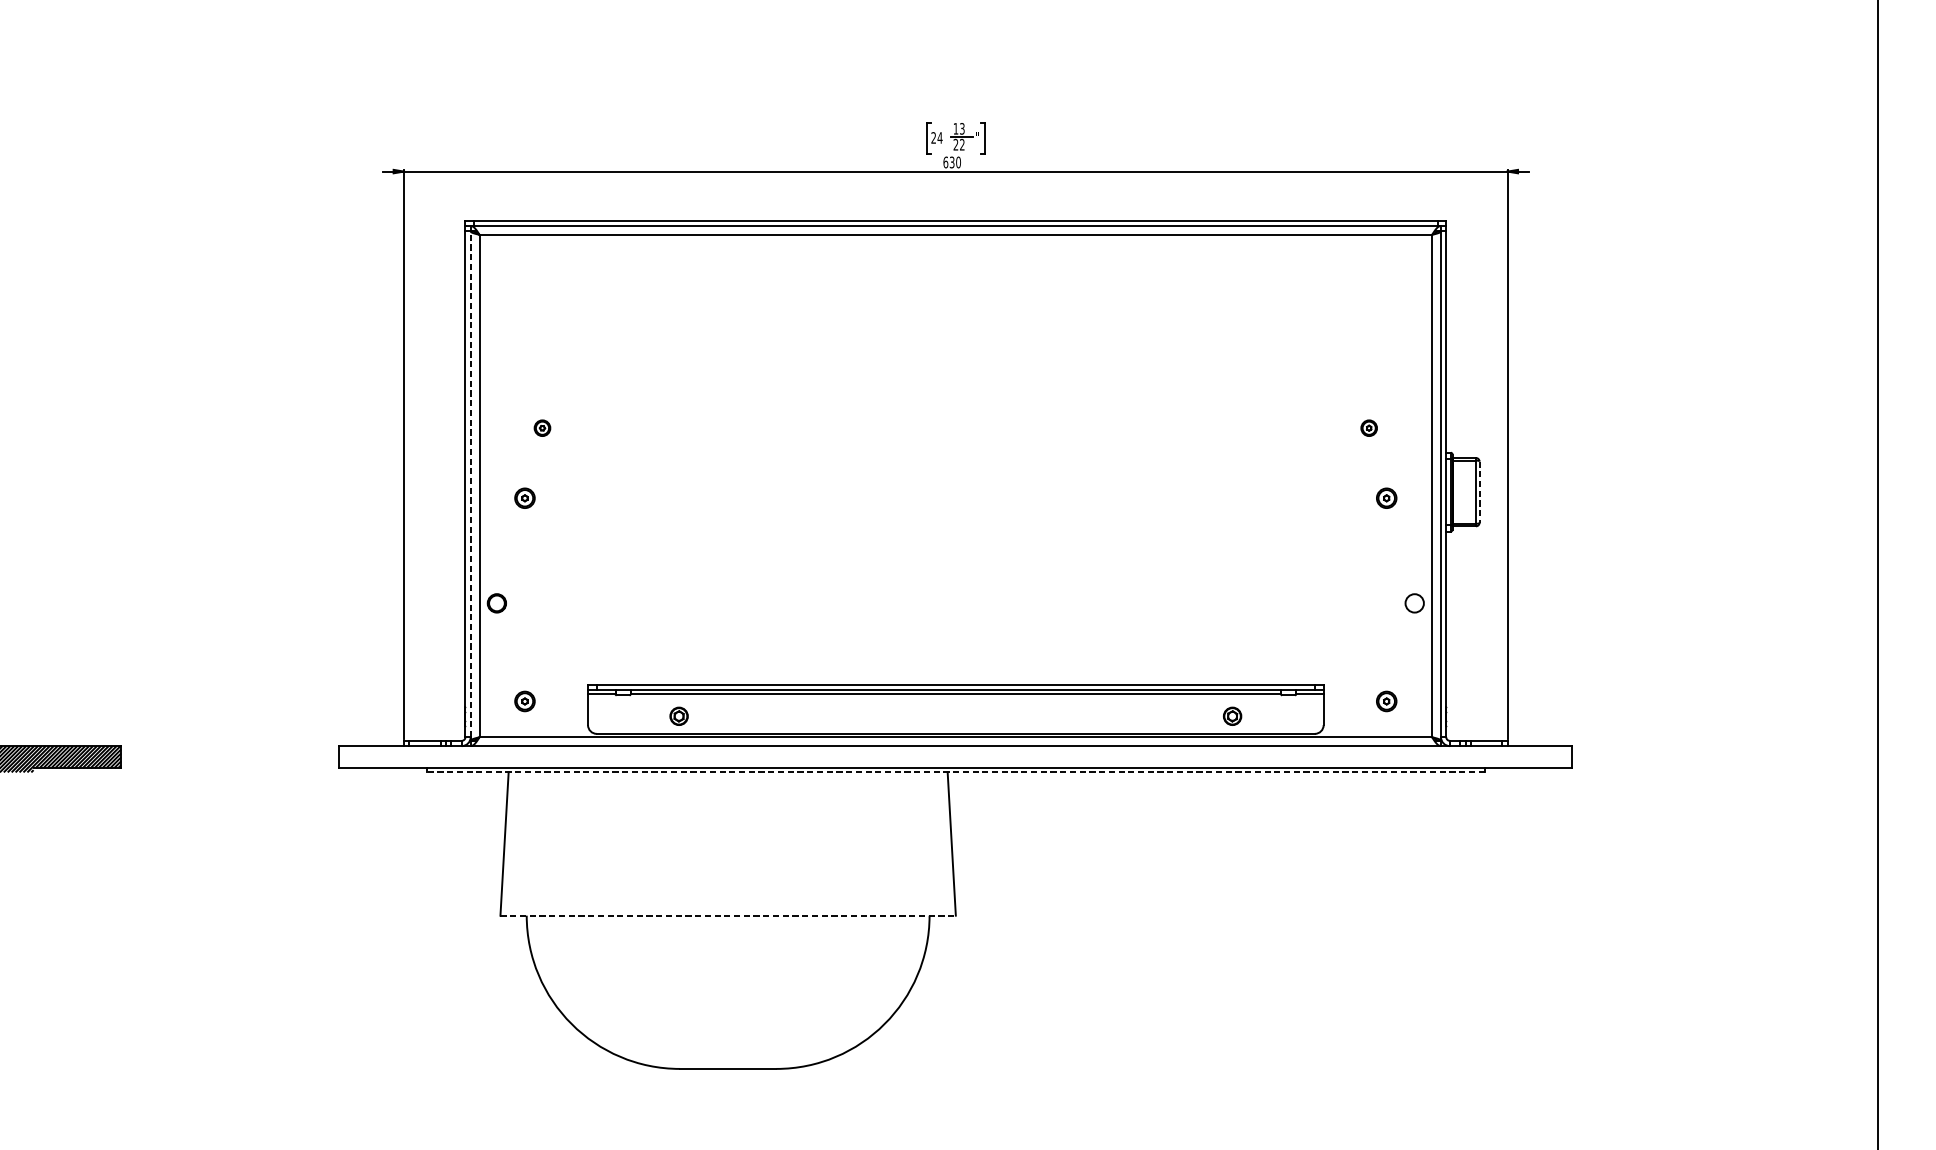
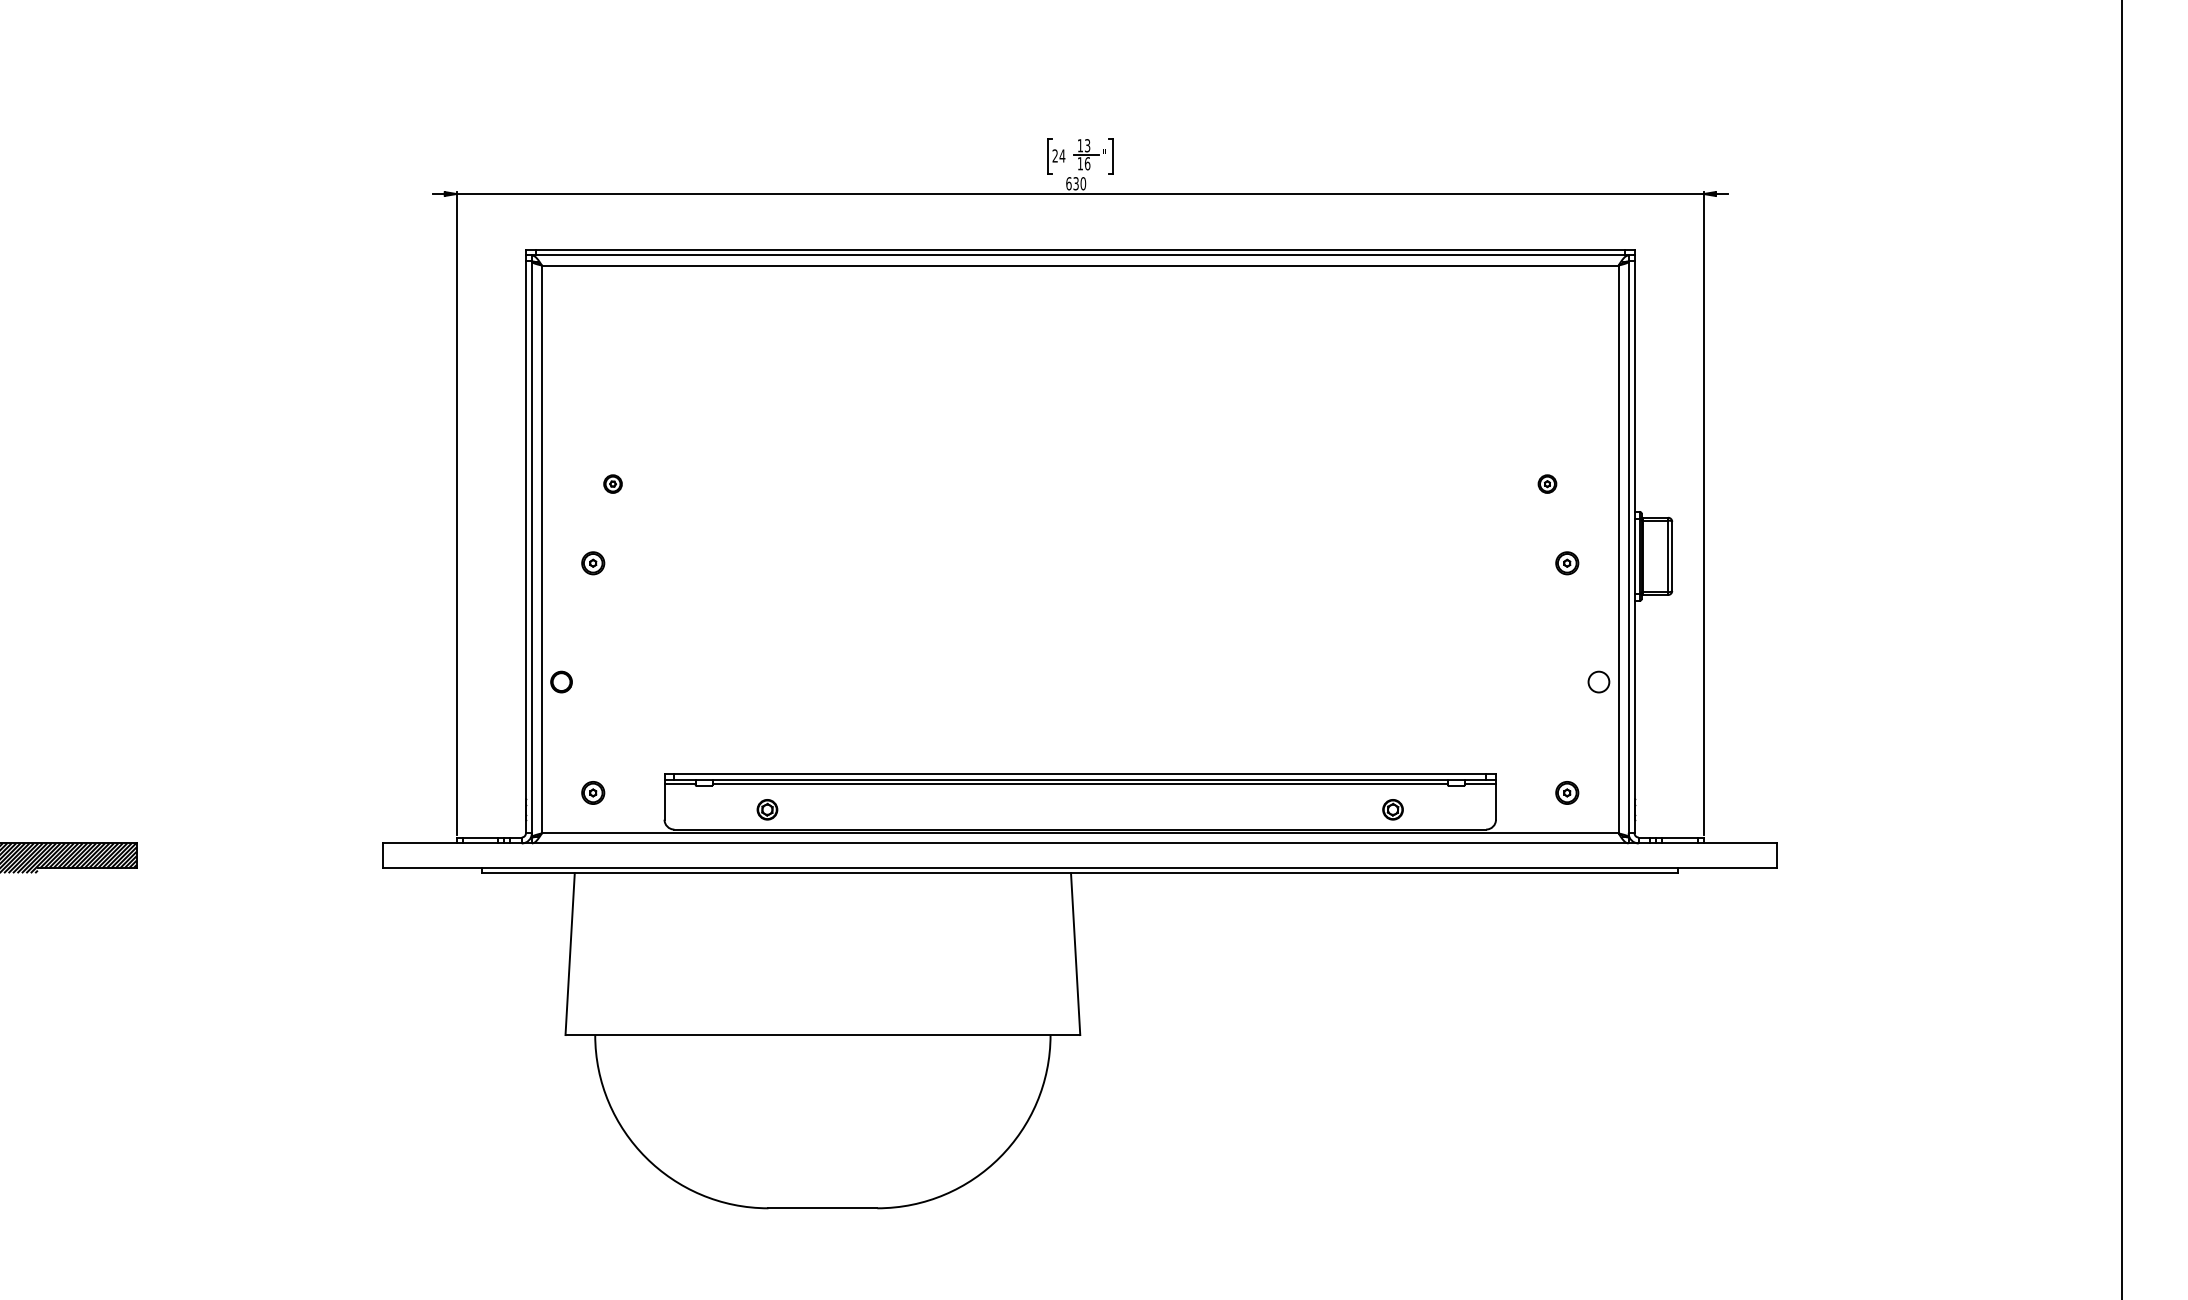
text: (958, 144) -> (1083, 163), 22 -> 16
line: (470, 484) -> (531, 547), dashed -> solid
line: (1479, 492) -> (1672, 556), dashed -> solid
line: (956, 772) -> (1080, 873), dashed -> solid
line: (728, 916) -> (823, 1035), dashed -> solid

